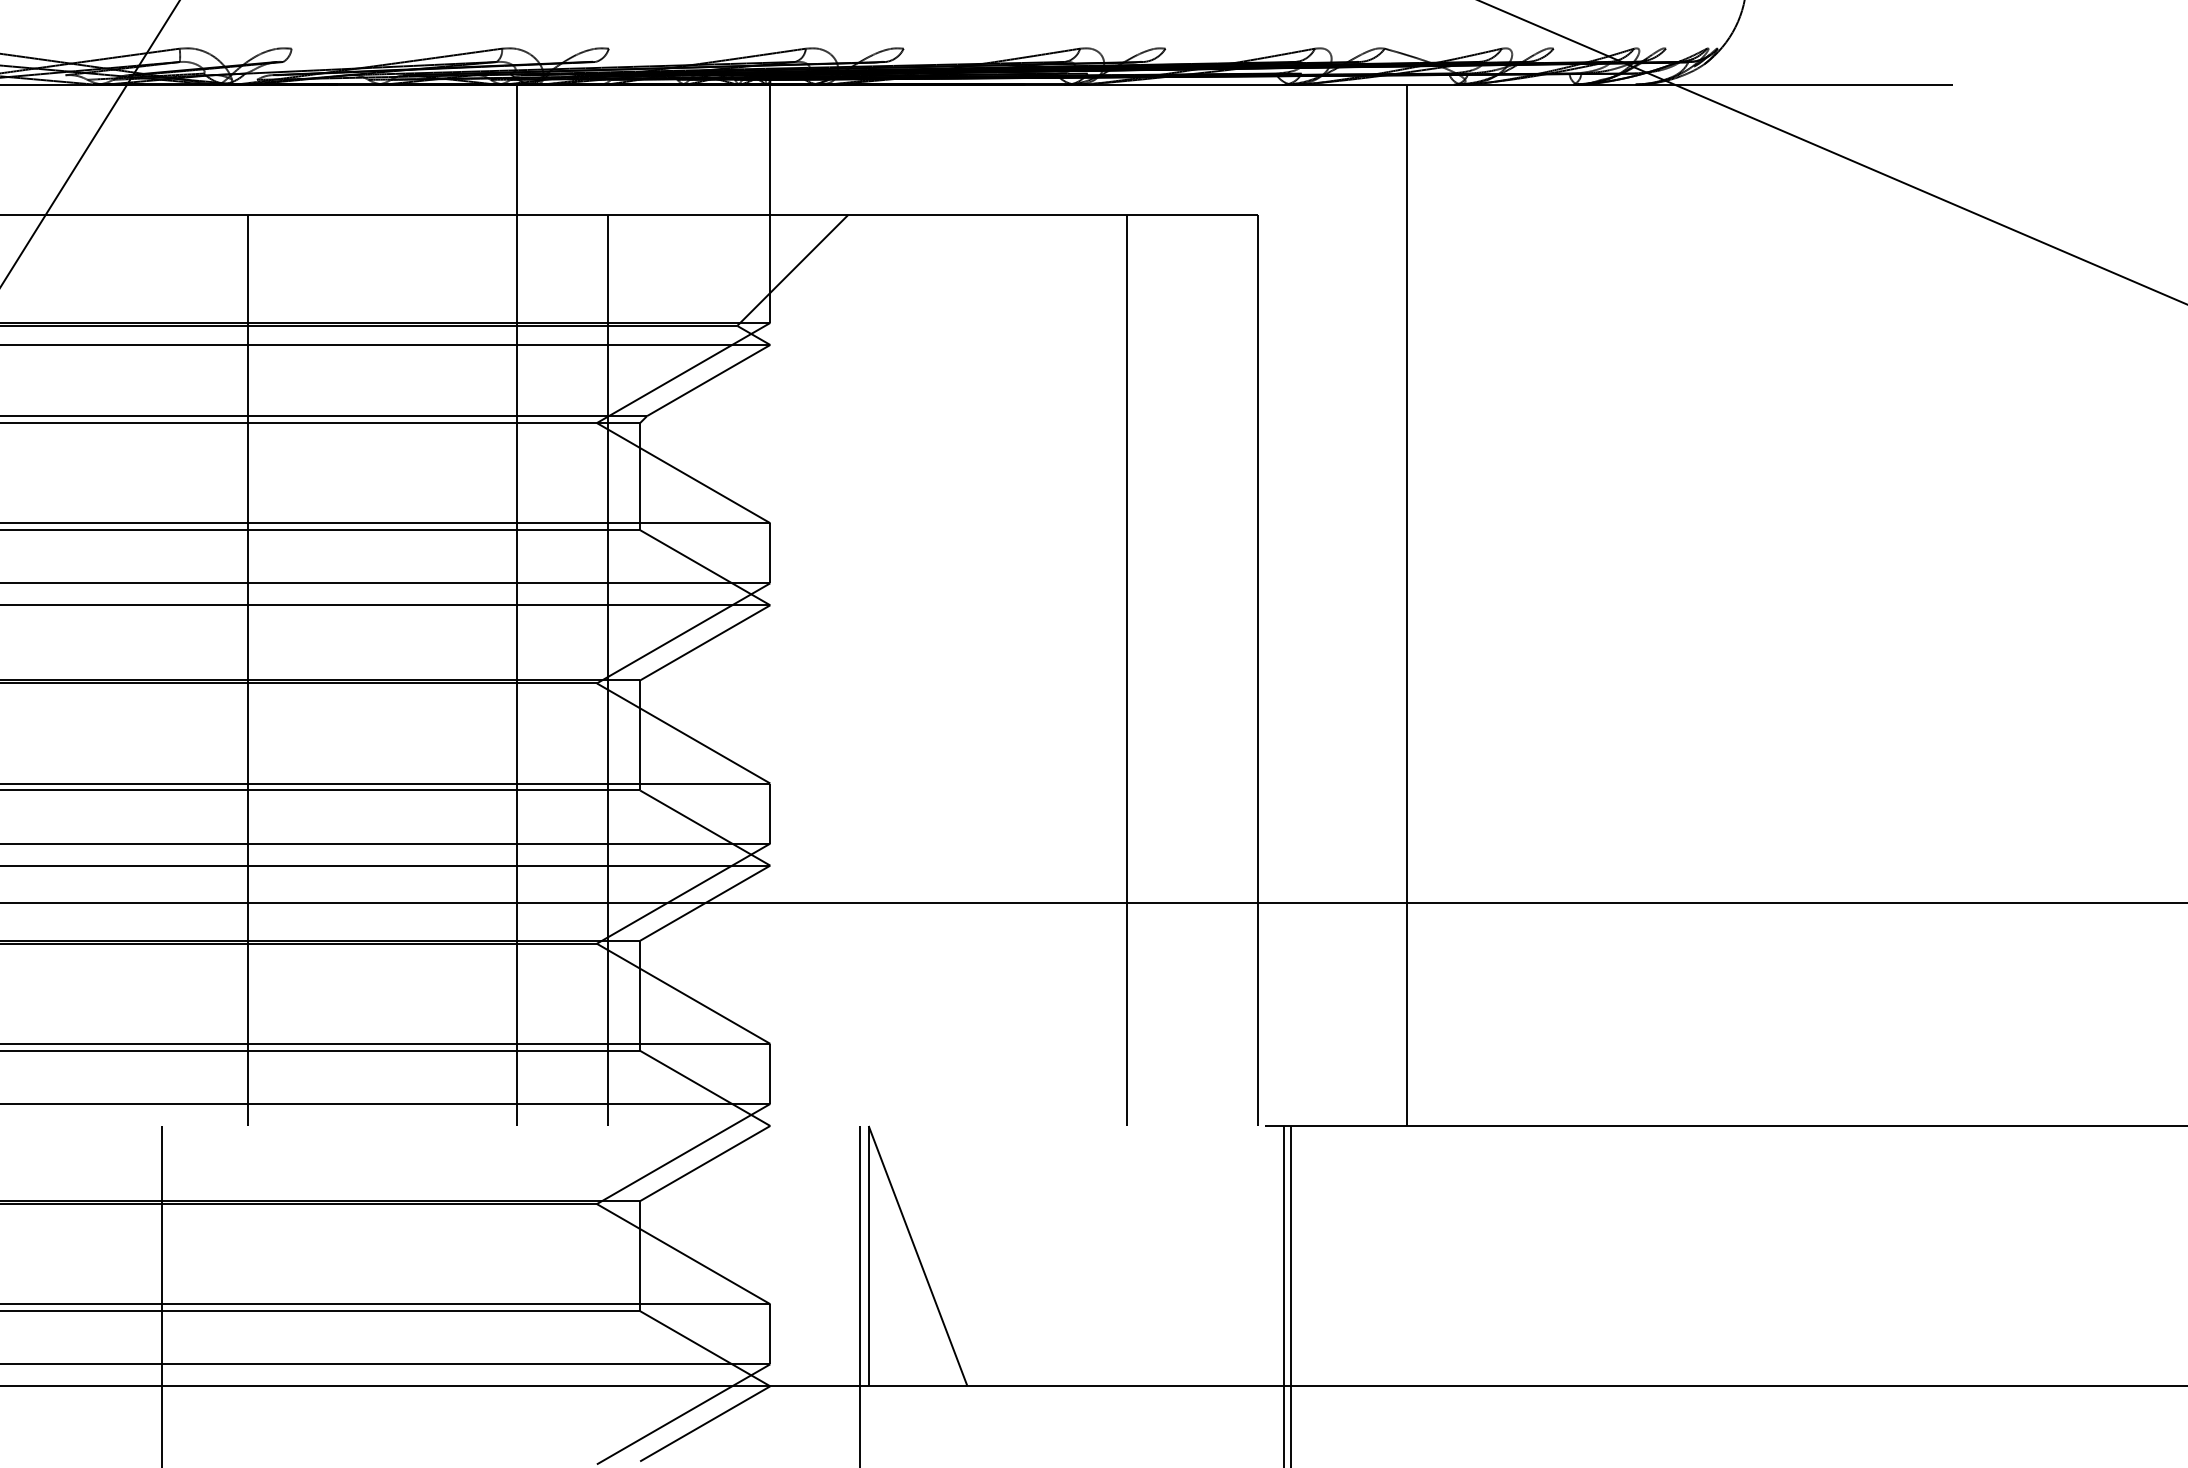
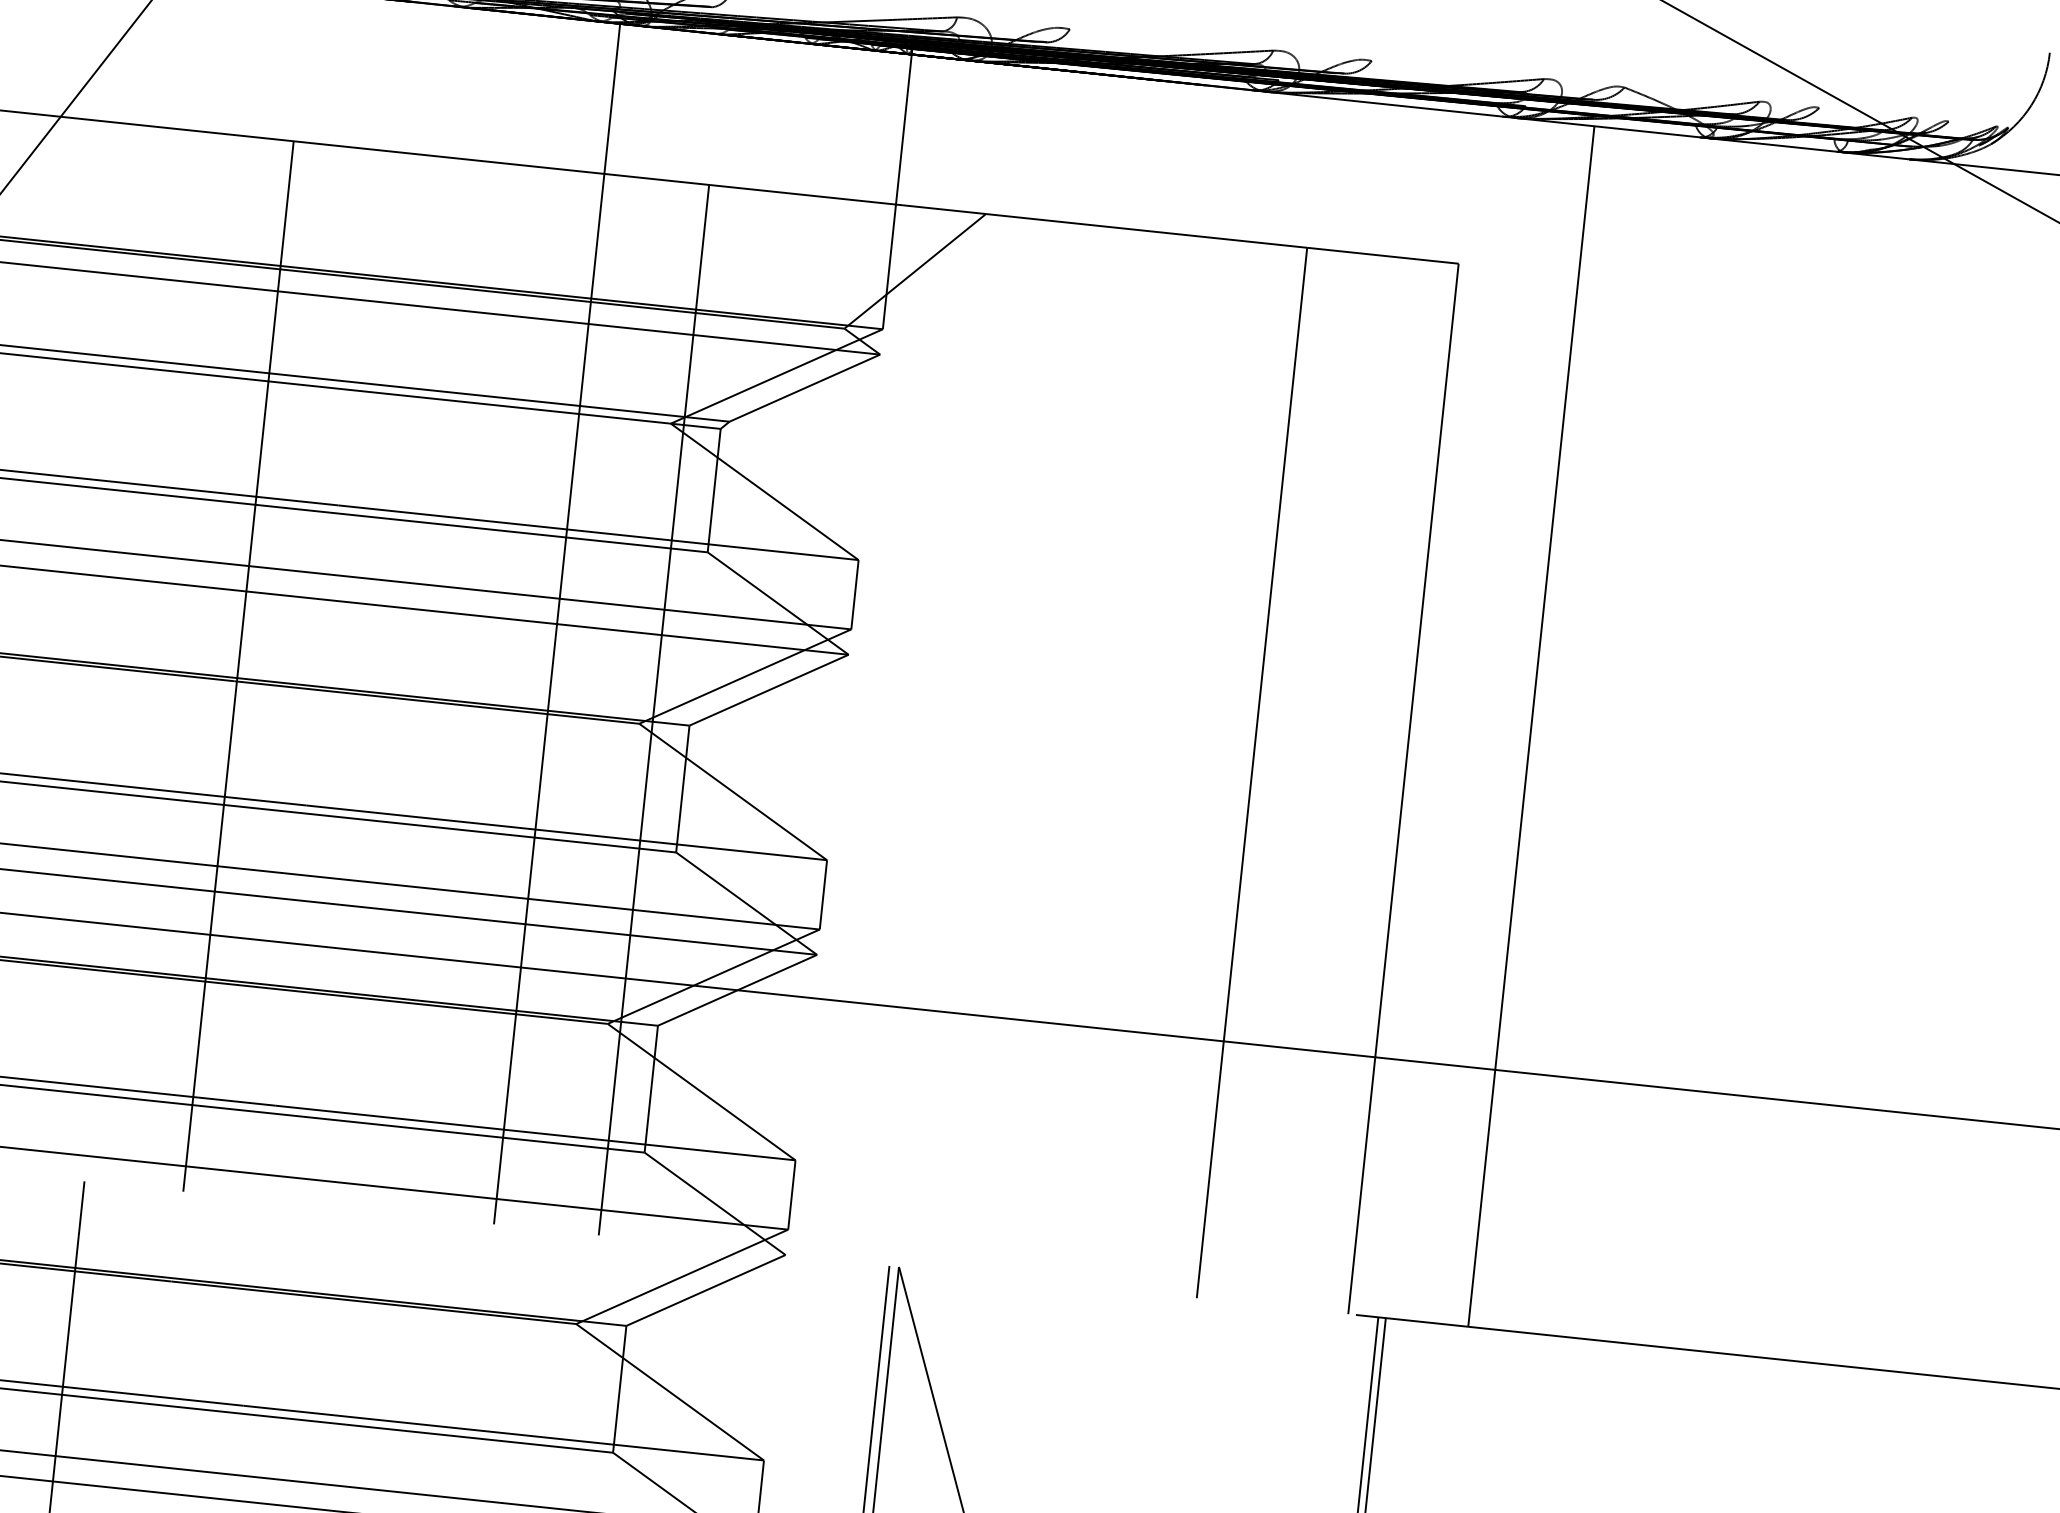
line: (1407, 604) -> (1531, 725), moved

